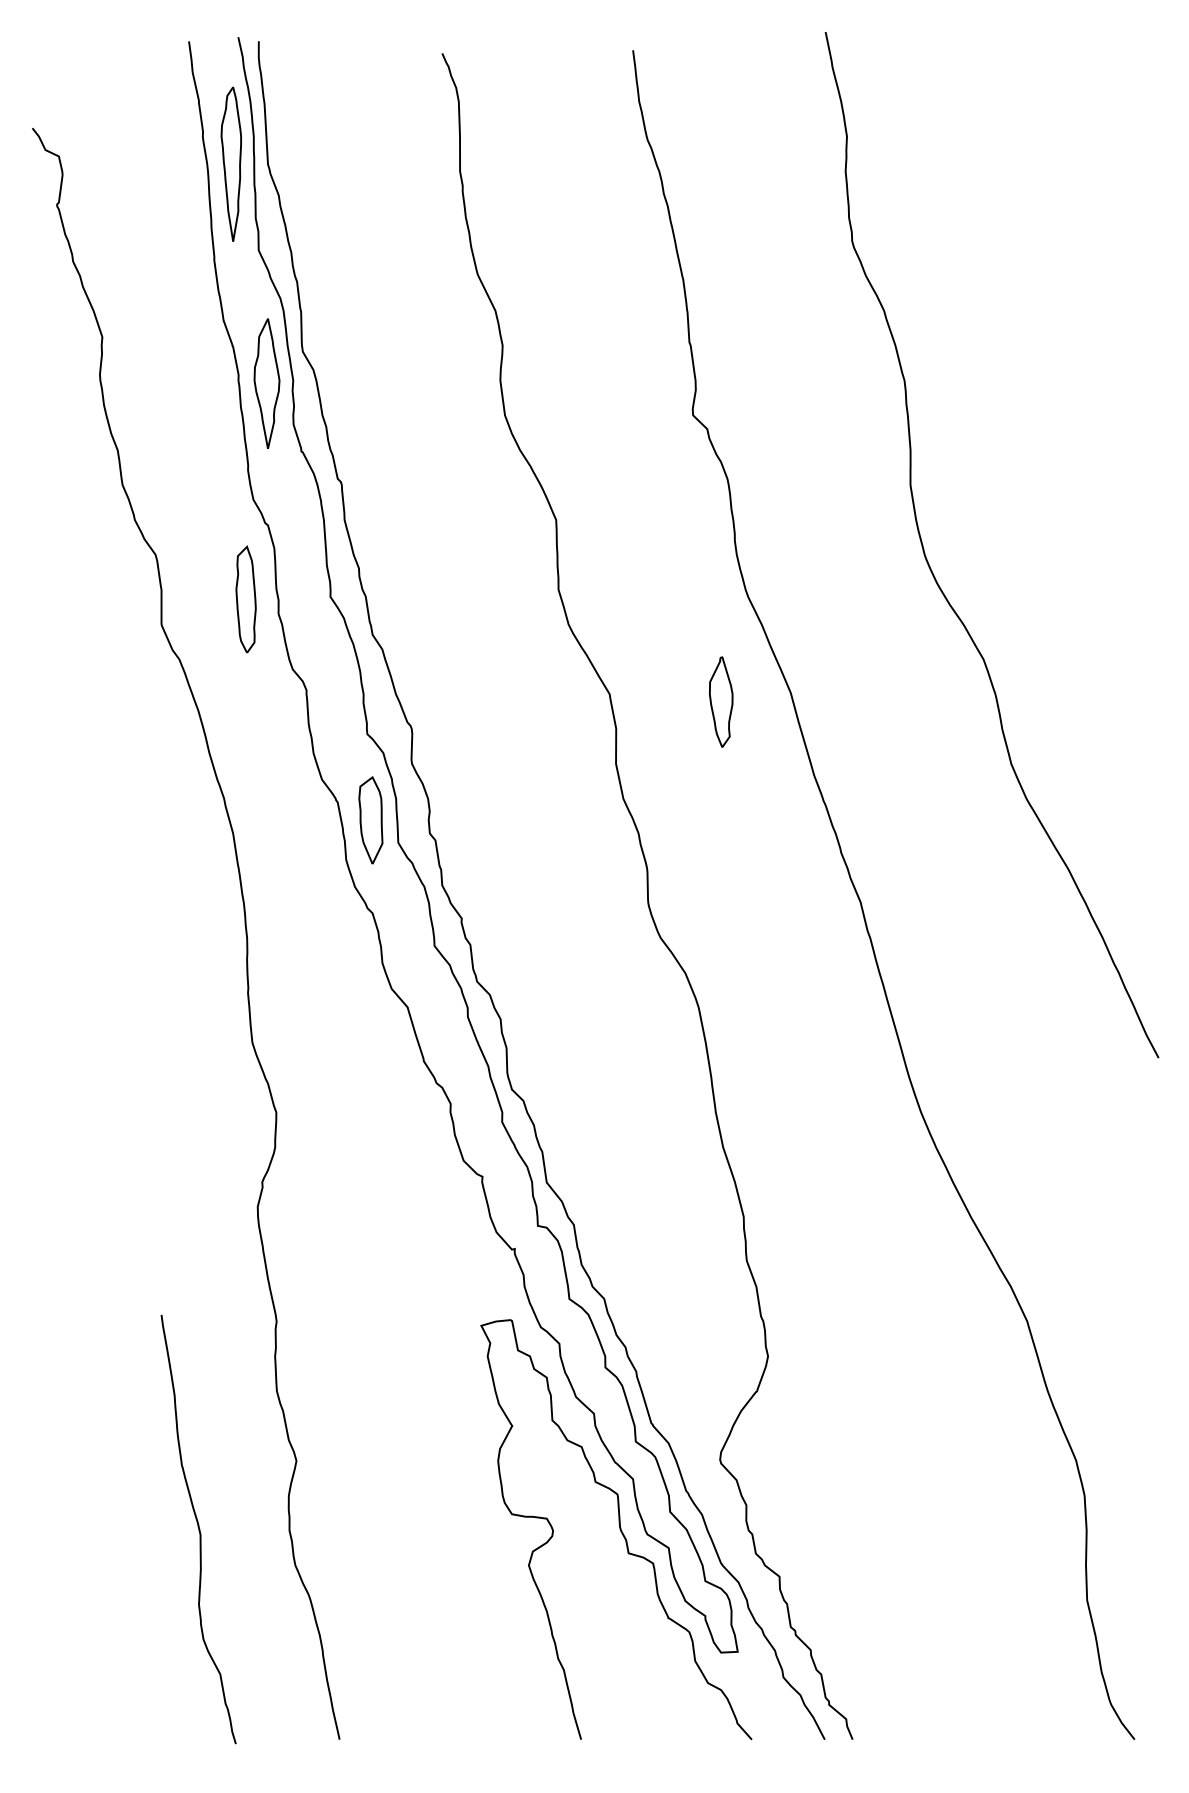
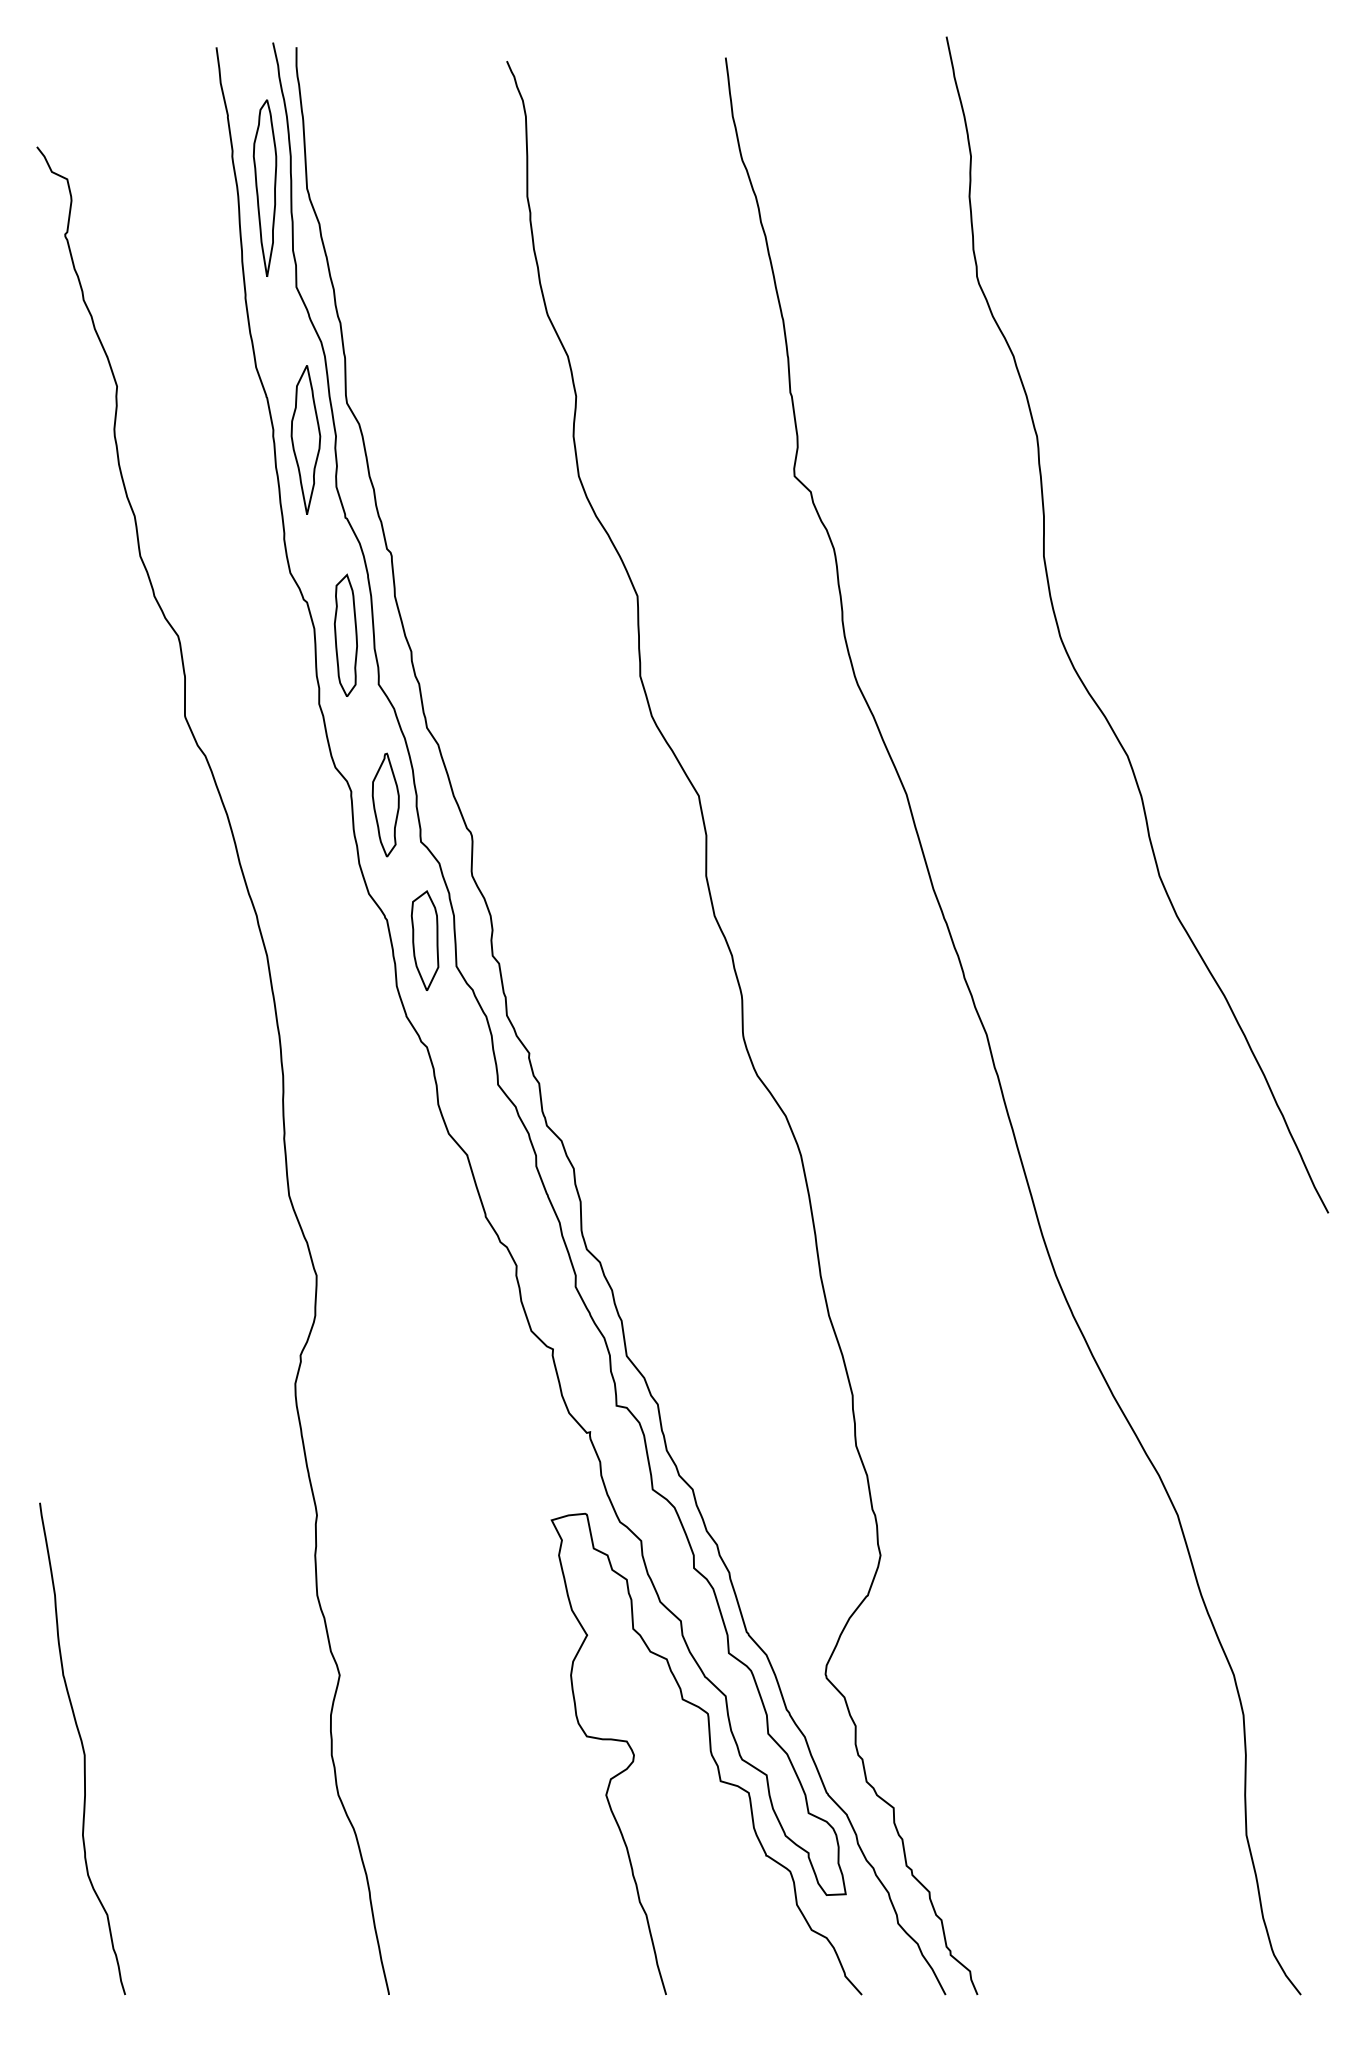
part: (245, 598) -> (345, 634), moved
part: (720, 701) -> (385, 804), moved
curve: (198, 1529) -> (82, 1748), moved

